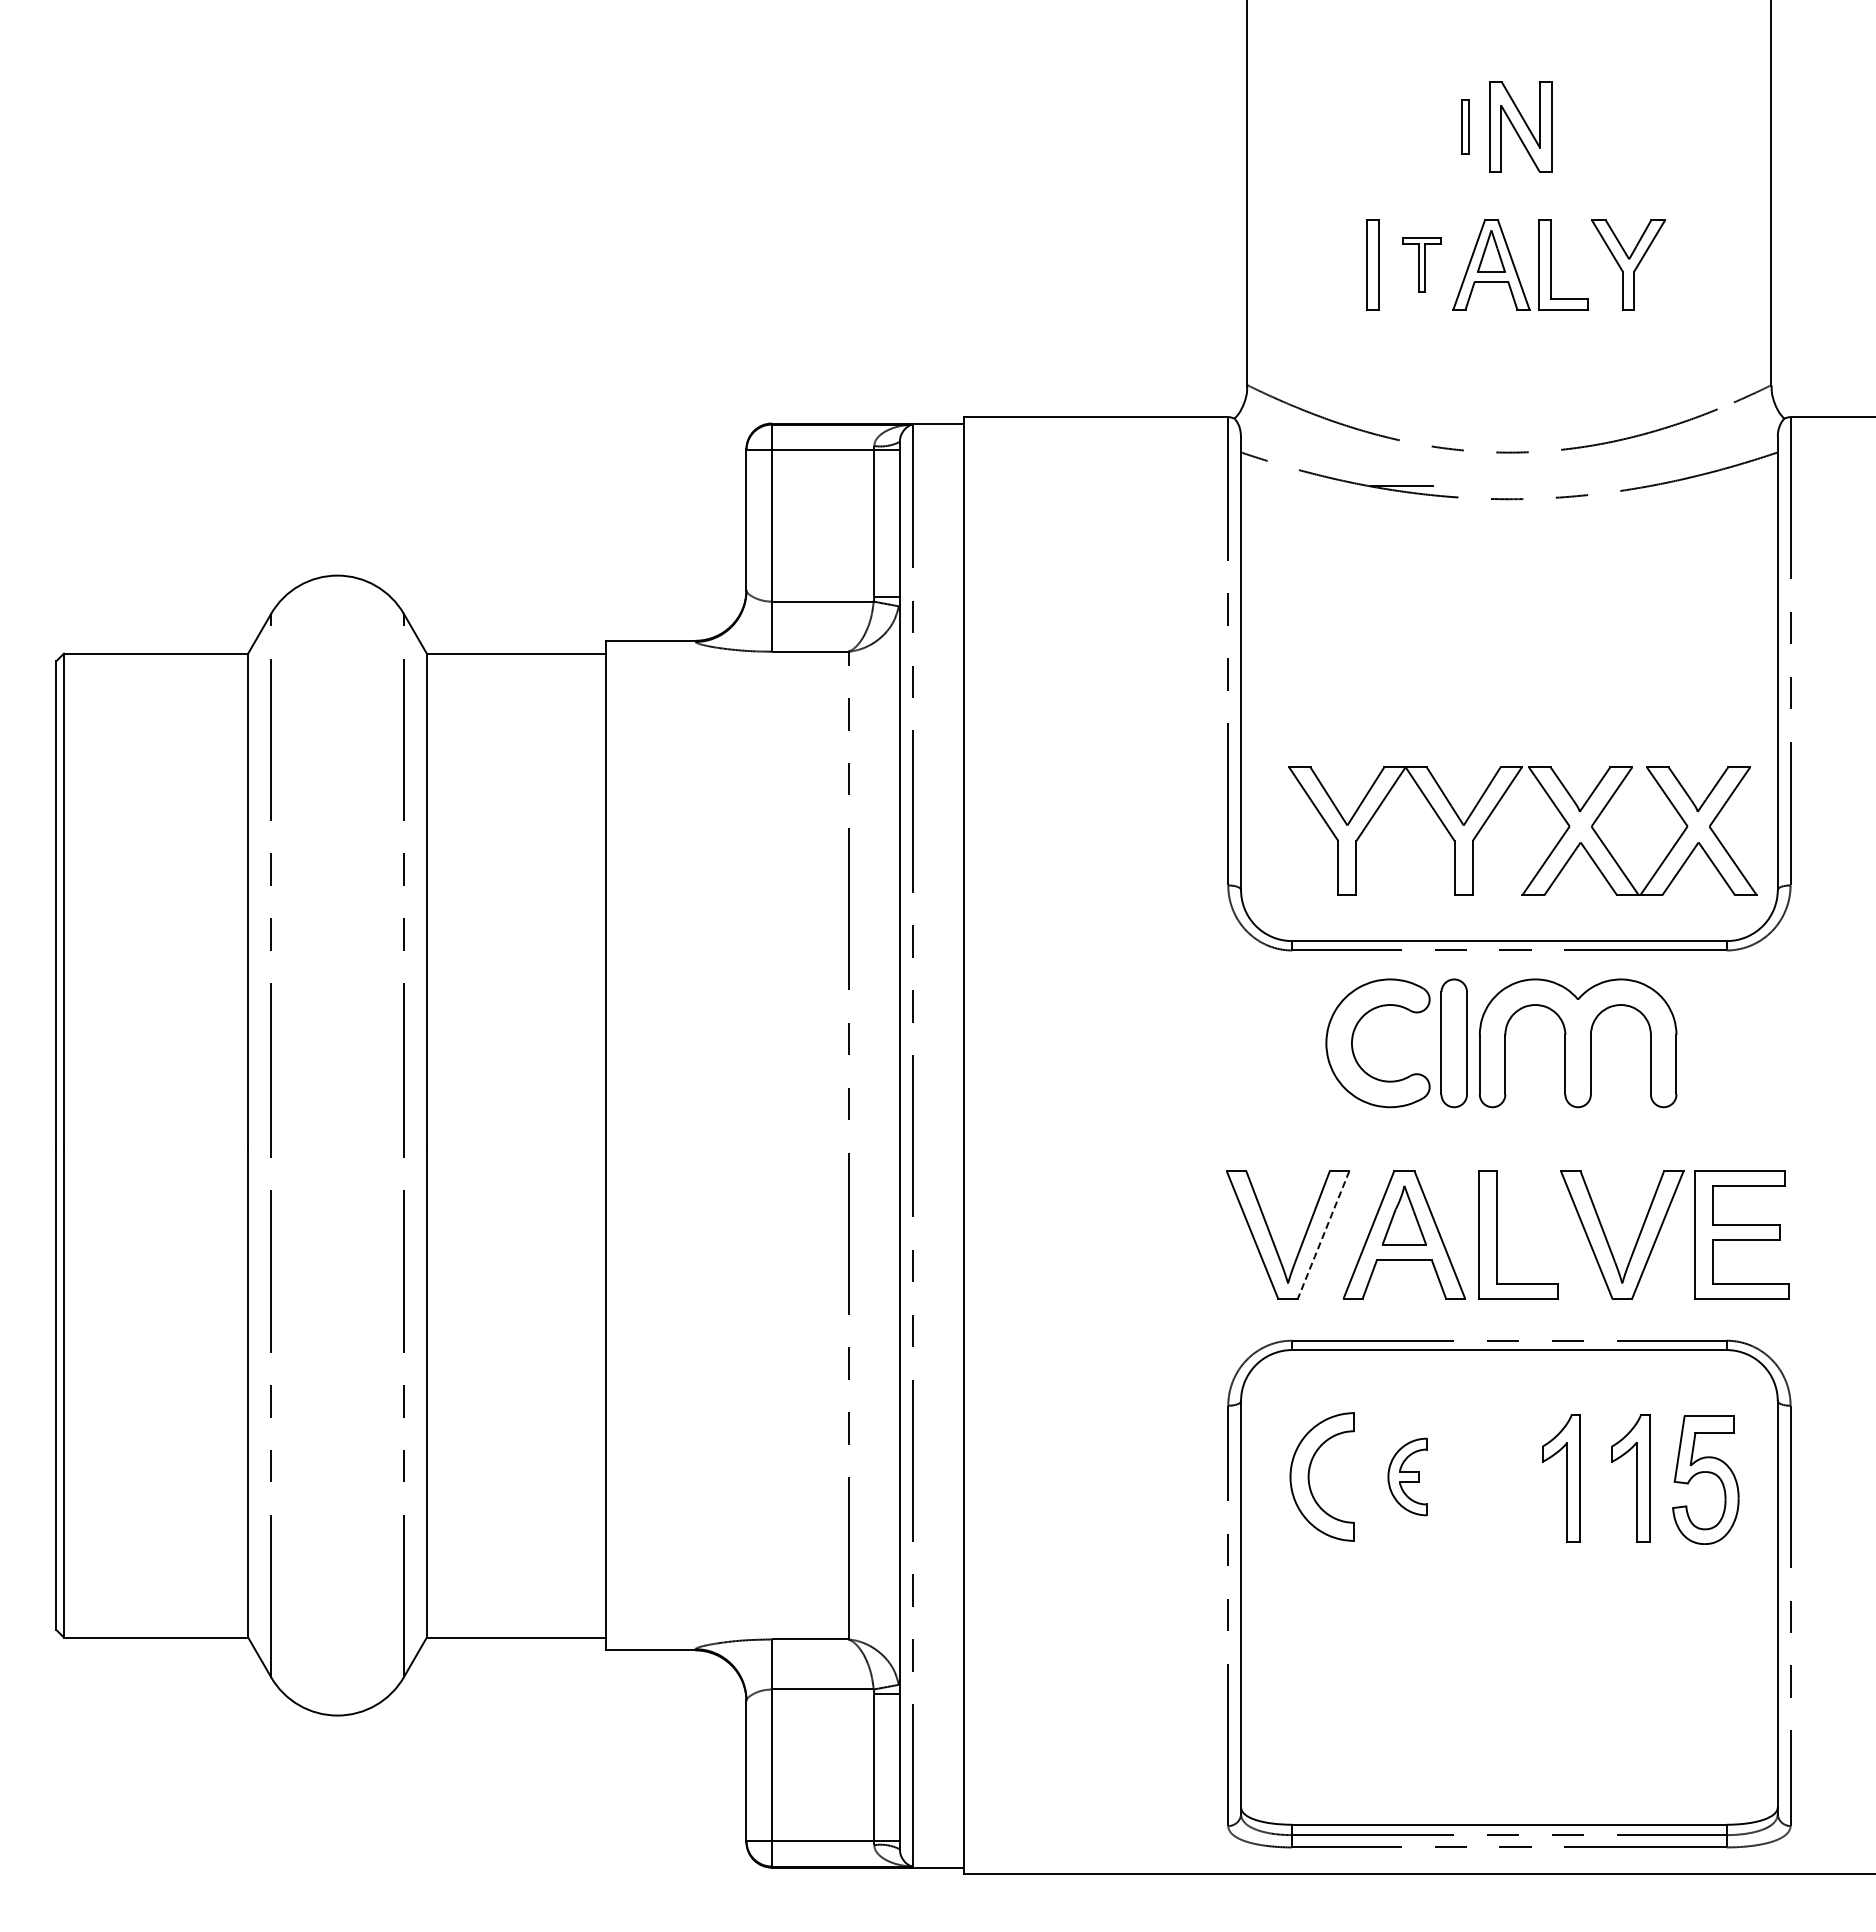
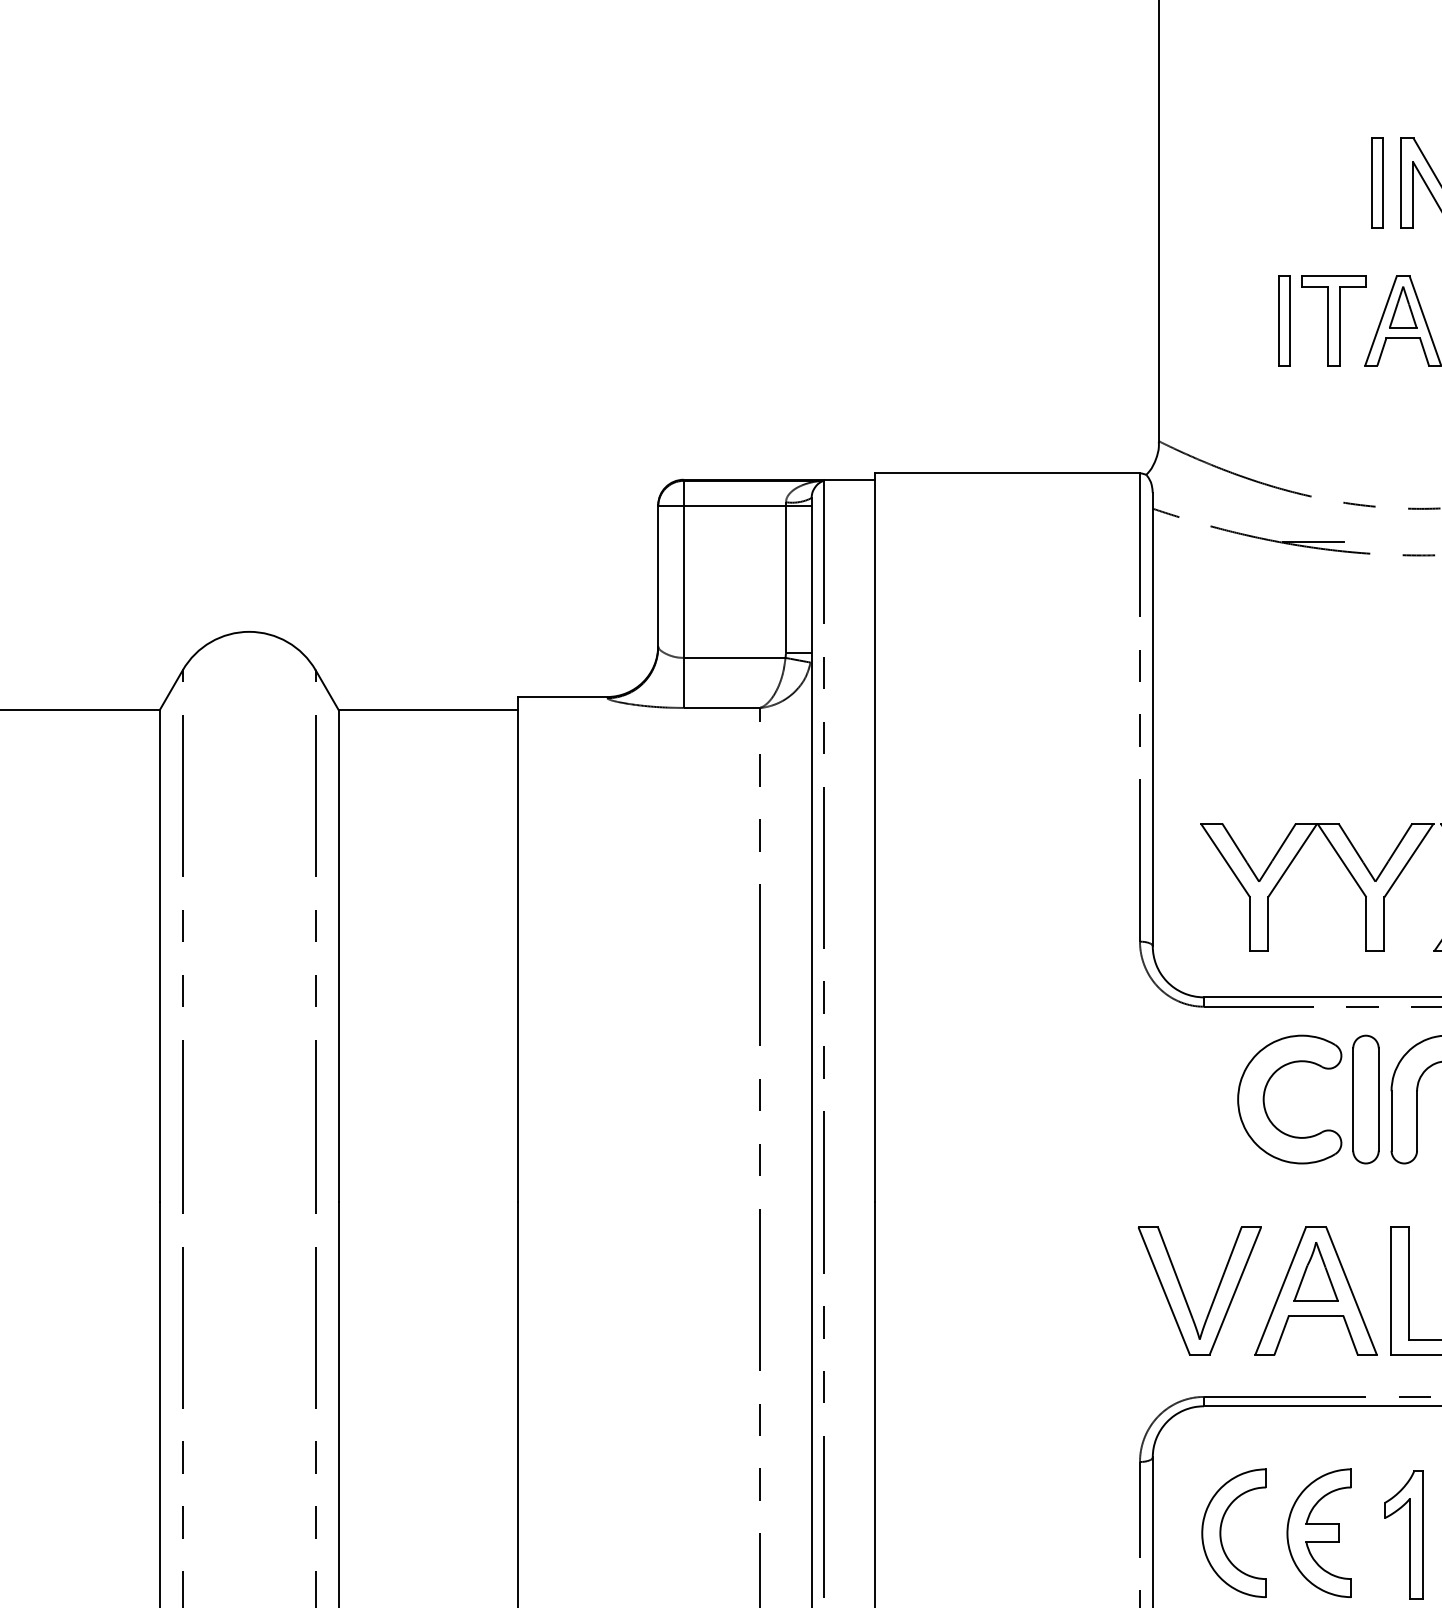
part: (1465, 126) -> (1377, 182), size x1.67
part: (1421, 264) -> (1333, 320), size x1.67
line: (1323, 1235) -> (1235, 1291), dashed -> solid
part: (1407, 1476) -> (1319, 1532), size x1.67
part: (1491, 1478) -> (1403, 1534), added

